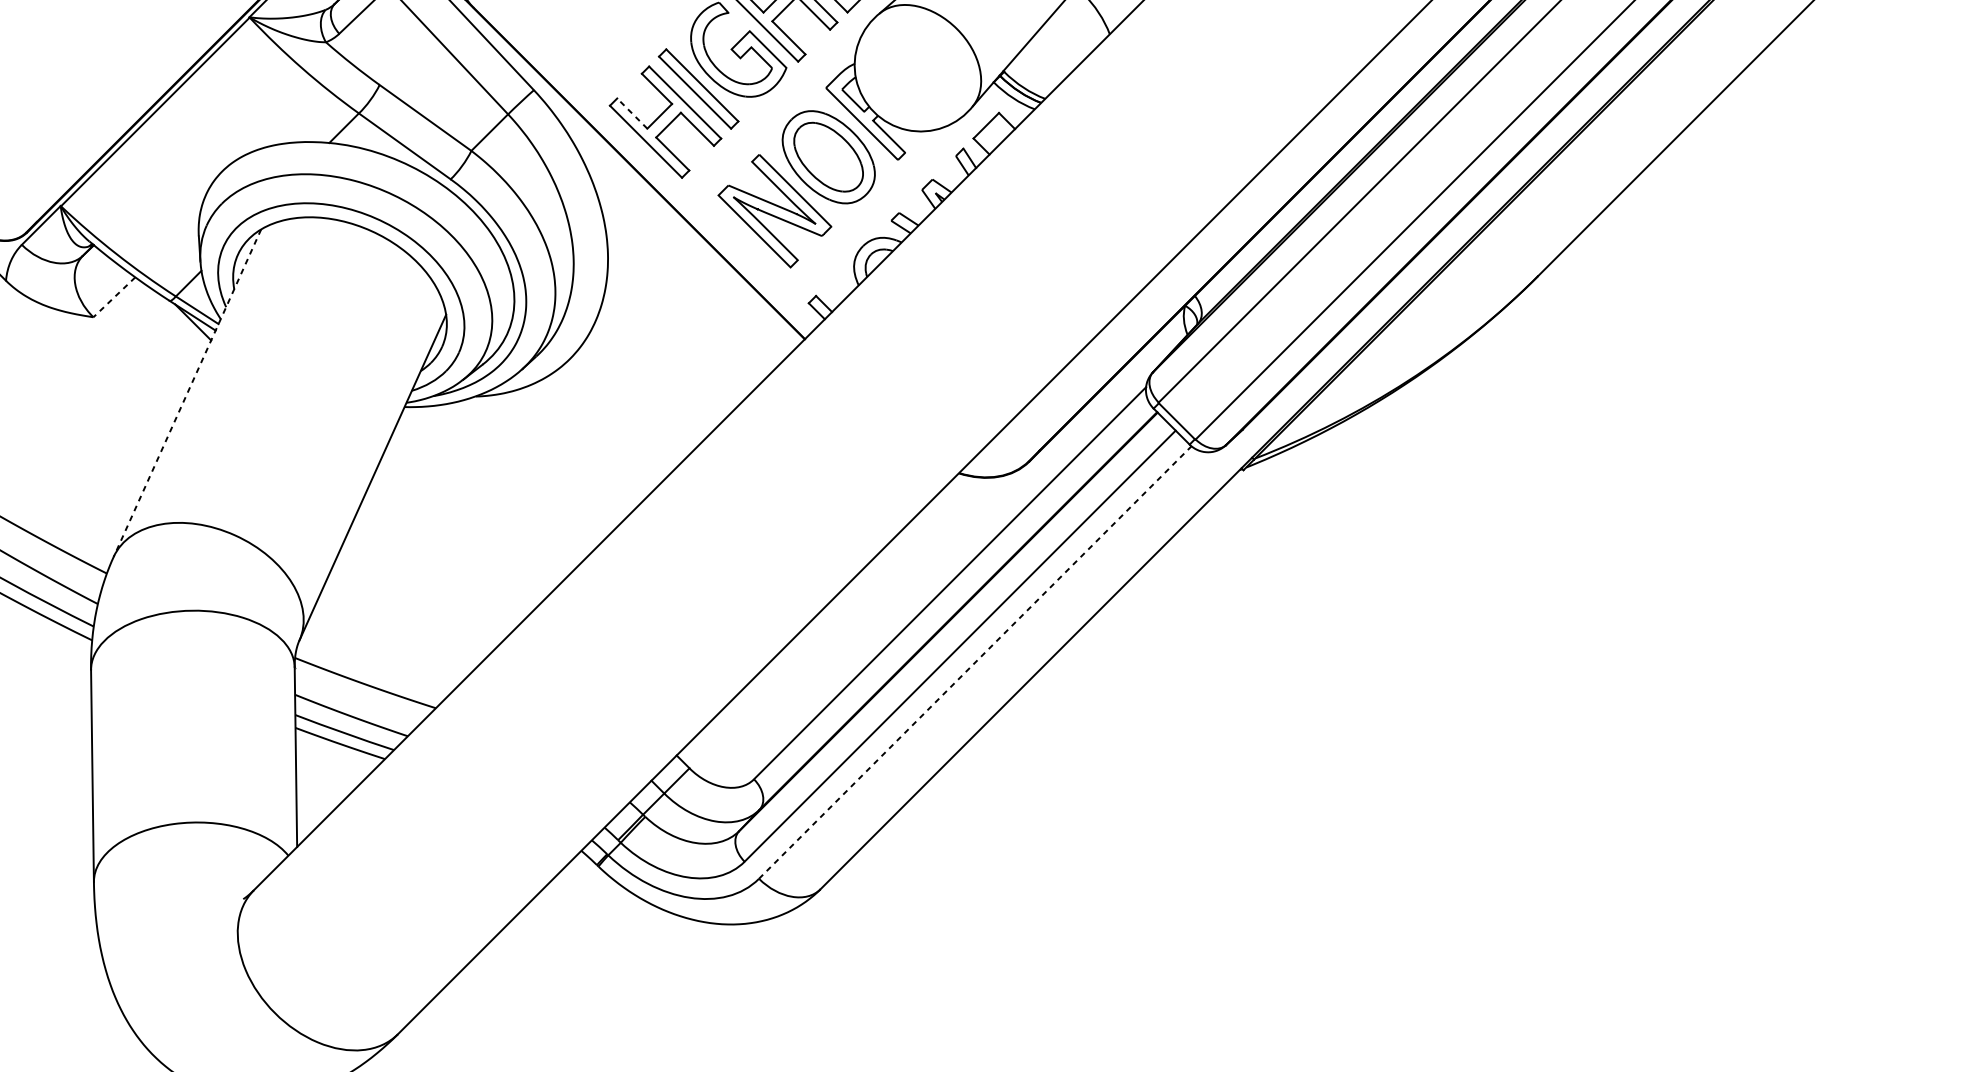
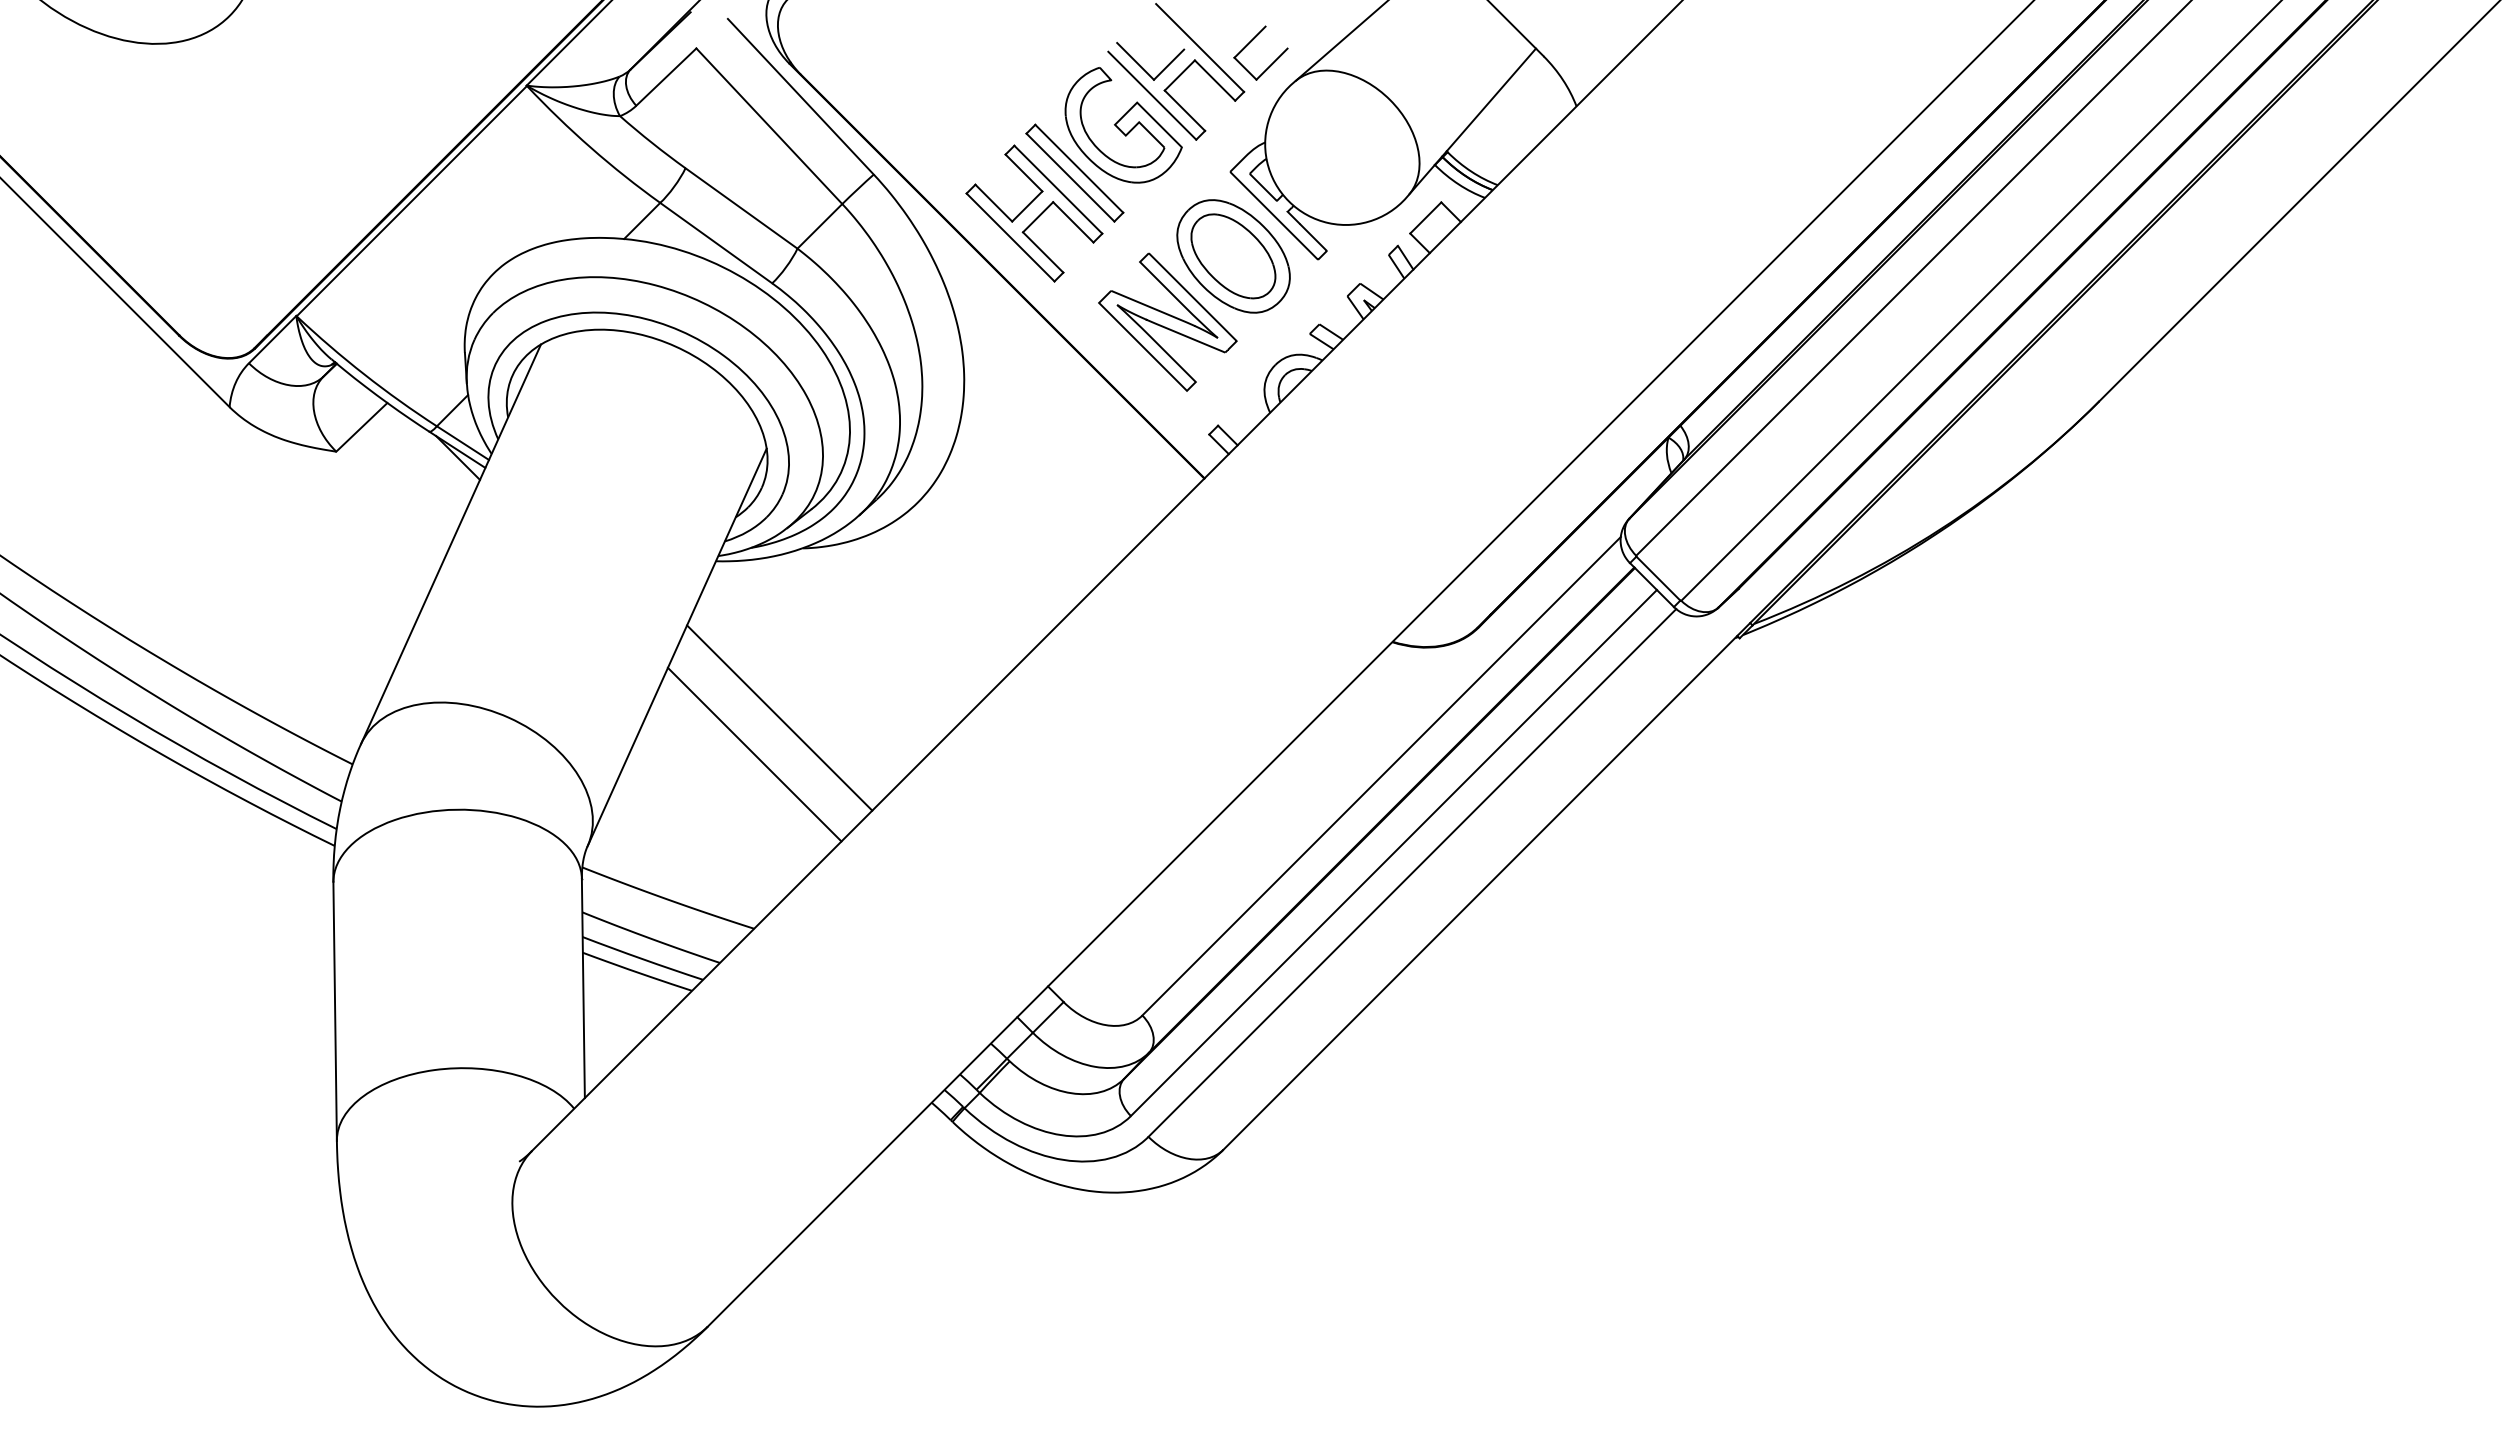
line: (632, 113) -> (993, 202), dashed -> solid
line: (114, 297) -> (361, 427), dashed -> solid
line: (187, 393) -> (450, 544), dashed -> solid
line: (456, 535) -> (779, 717), added
line: (436, 565) -> (754, 754), added
line: (975, 662) -> (1412, 872), dashed -> solid

